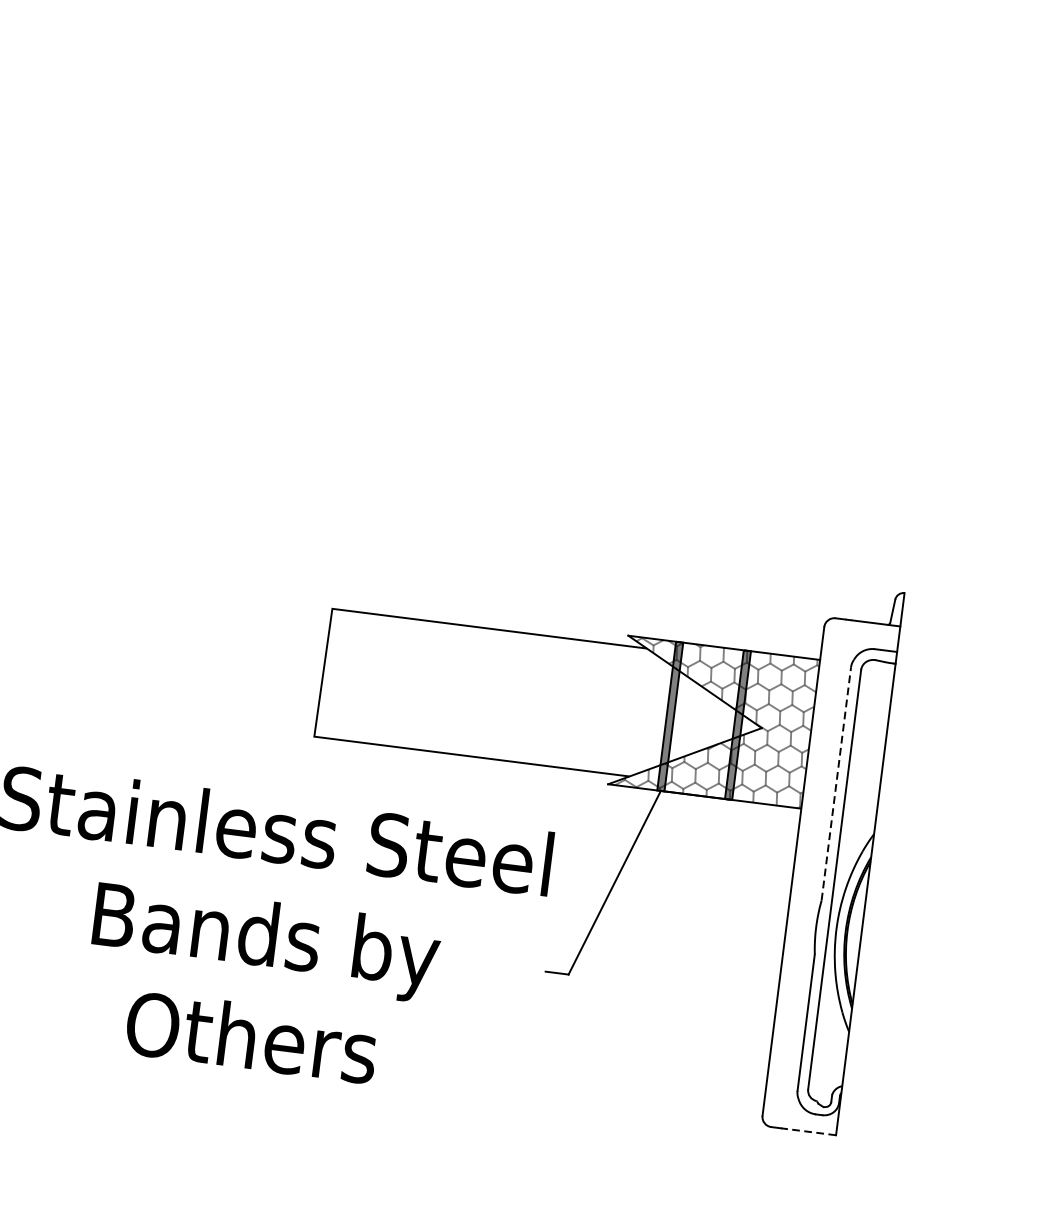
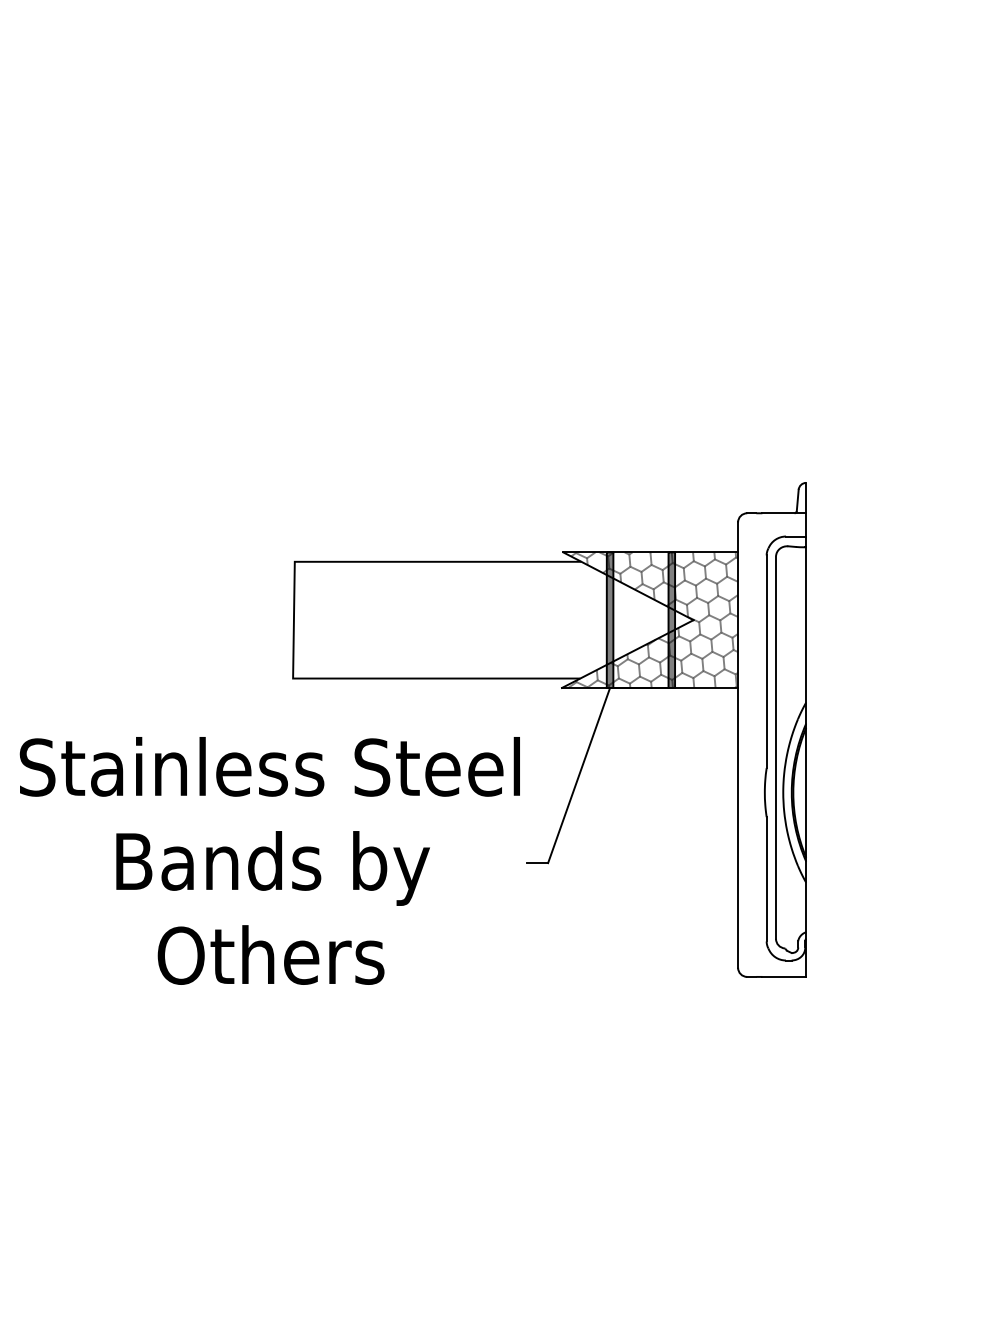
line: (836, 783) -> (766, 661), dashed -> solid
line: (812, 1131) -> (784, 976), dashed -> solid

